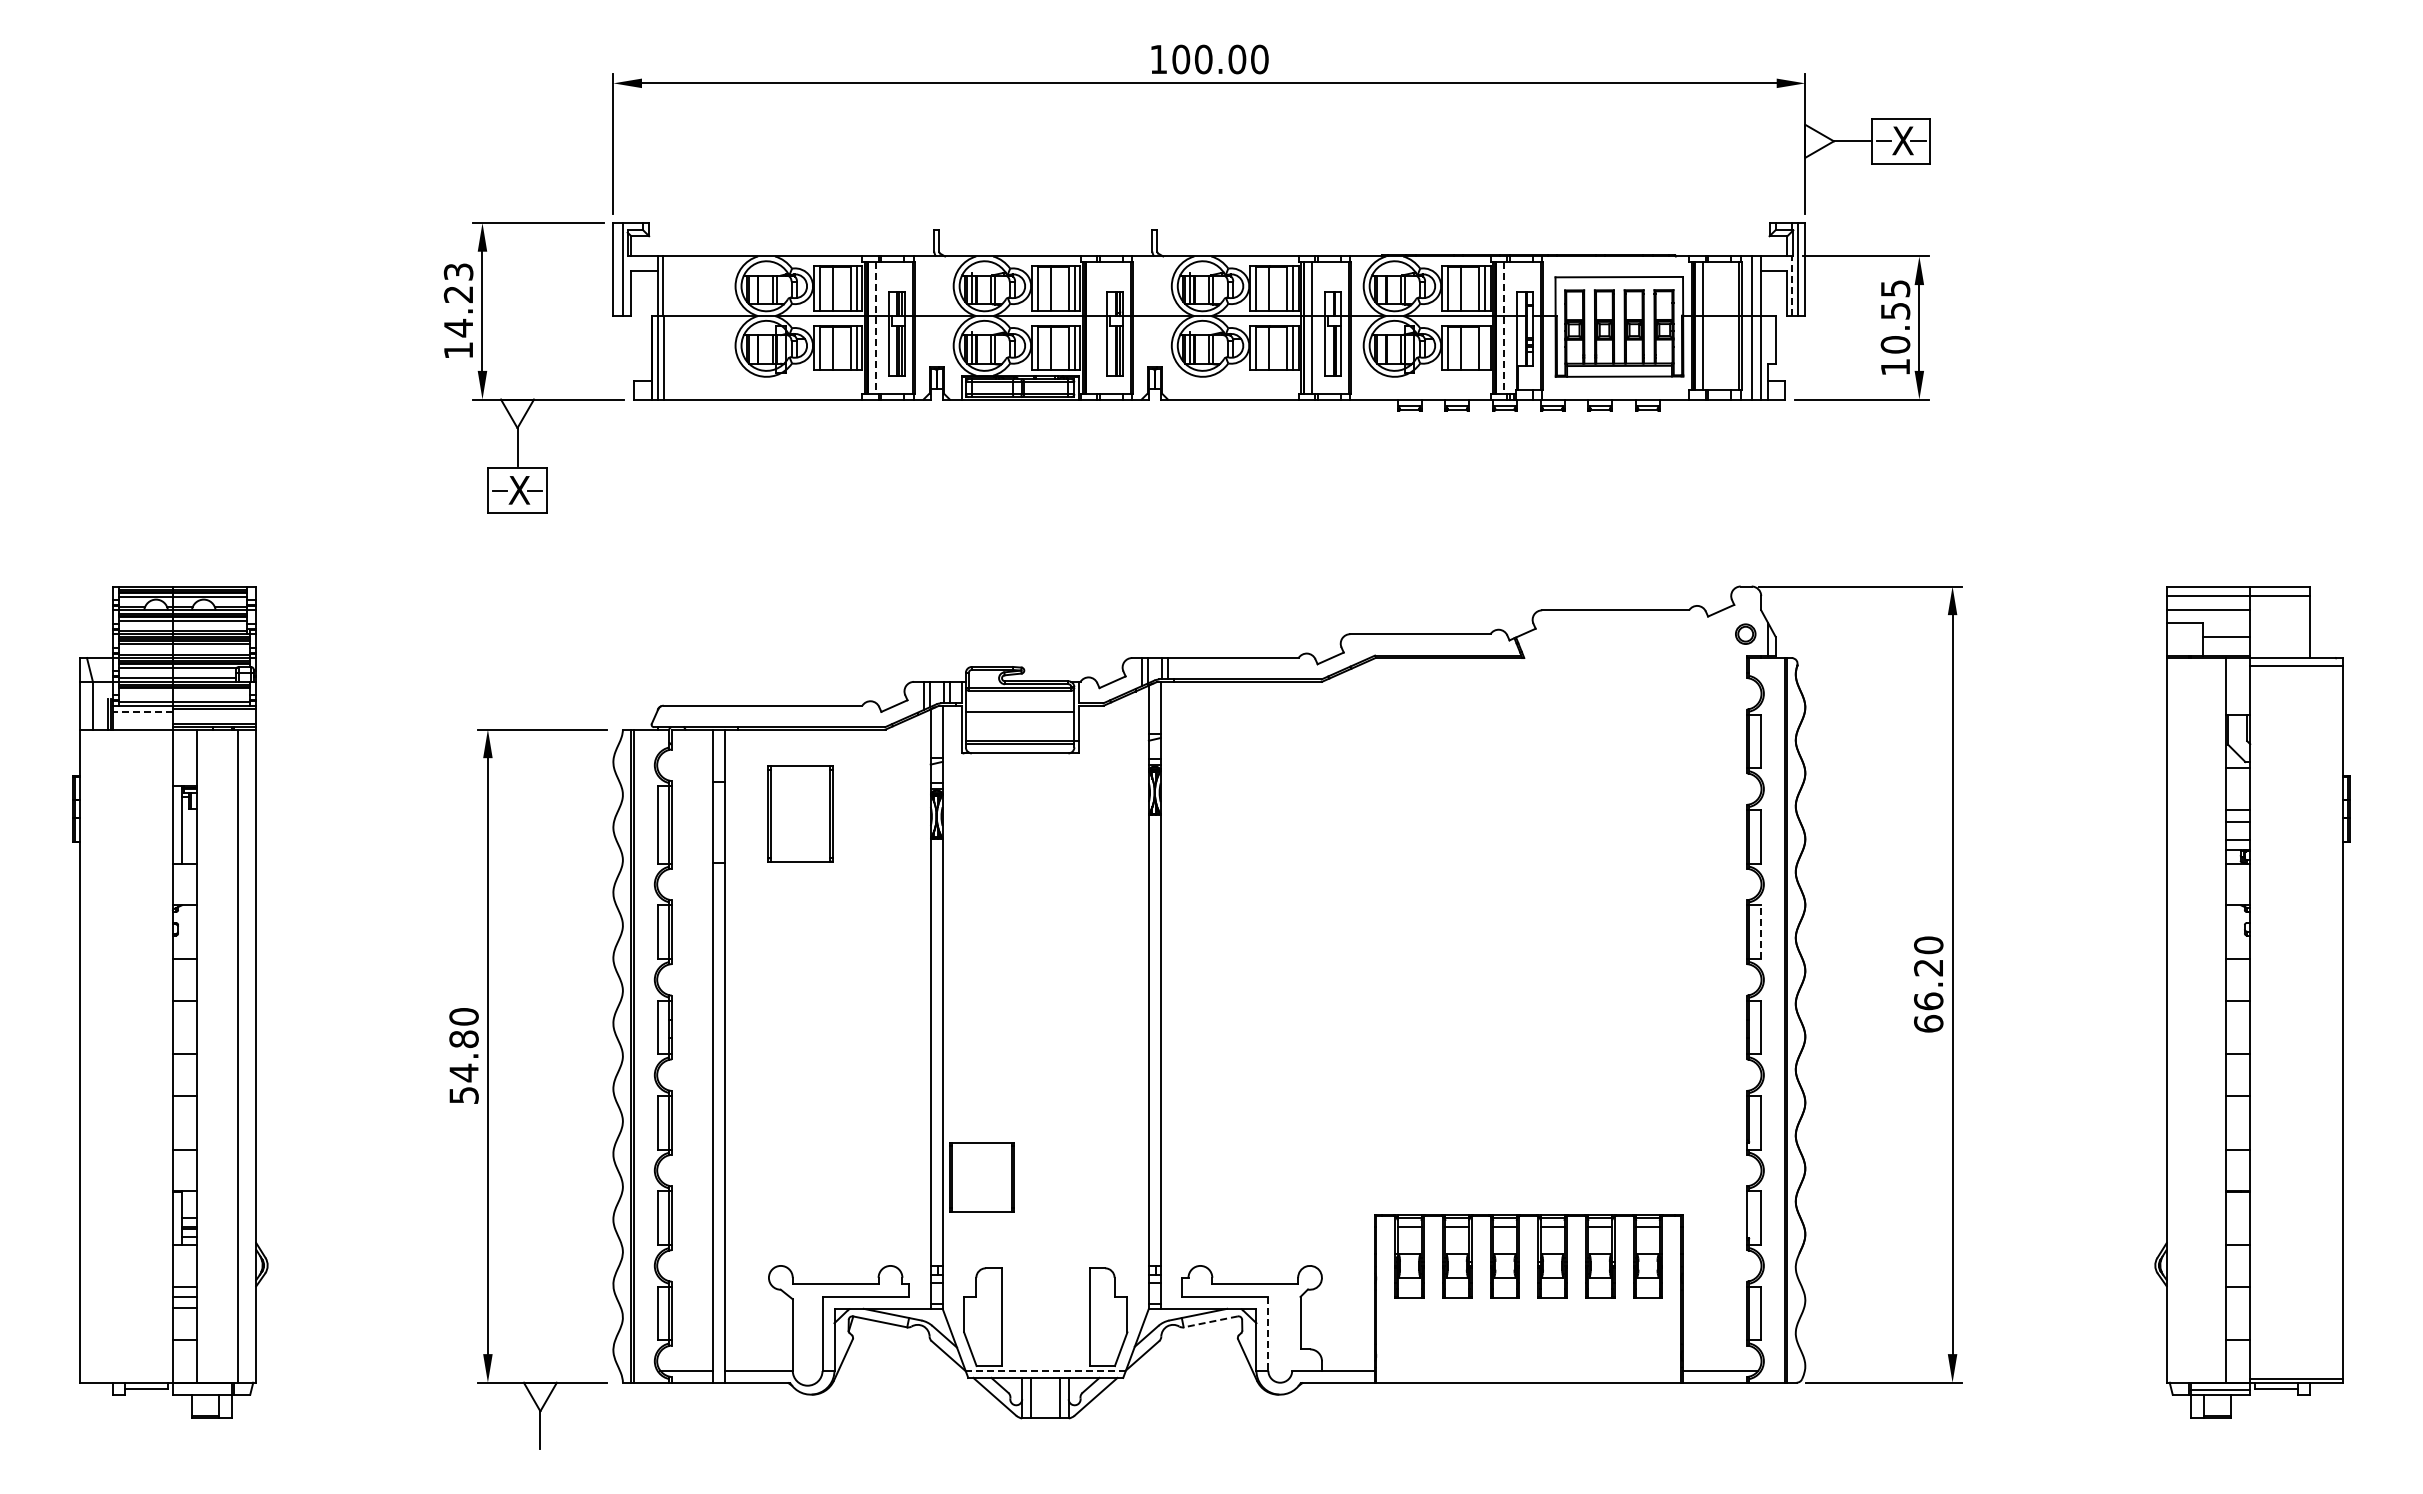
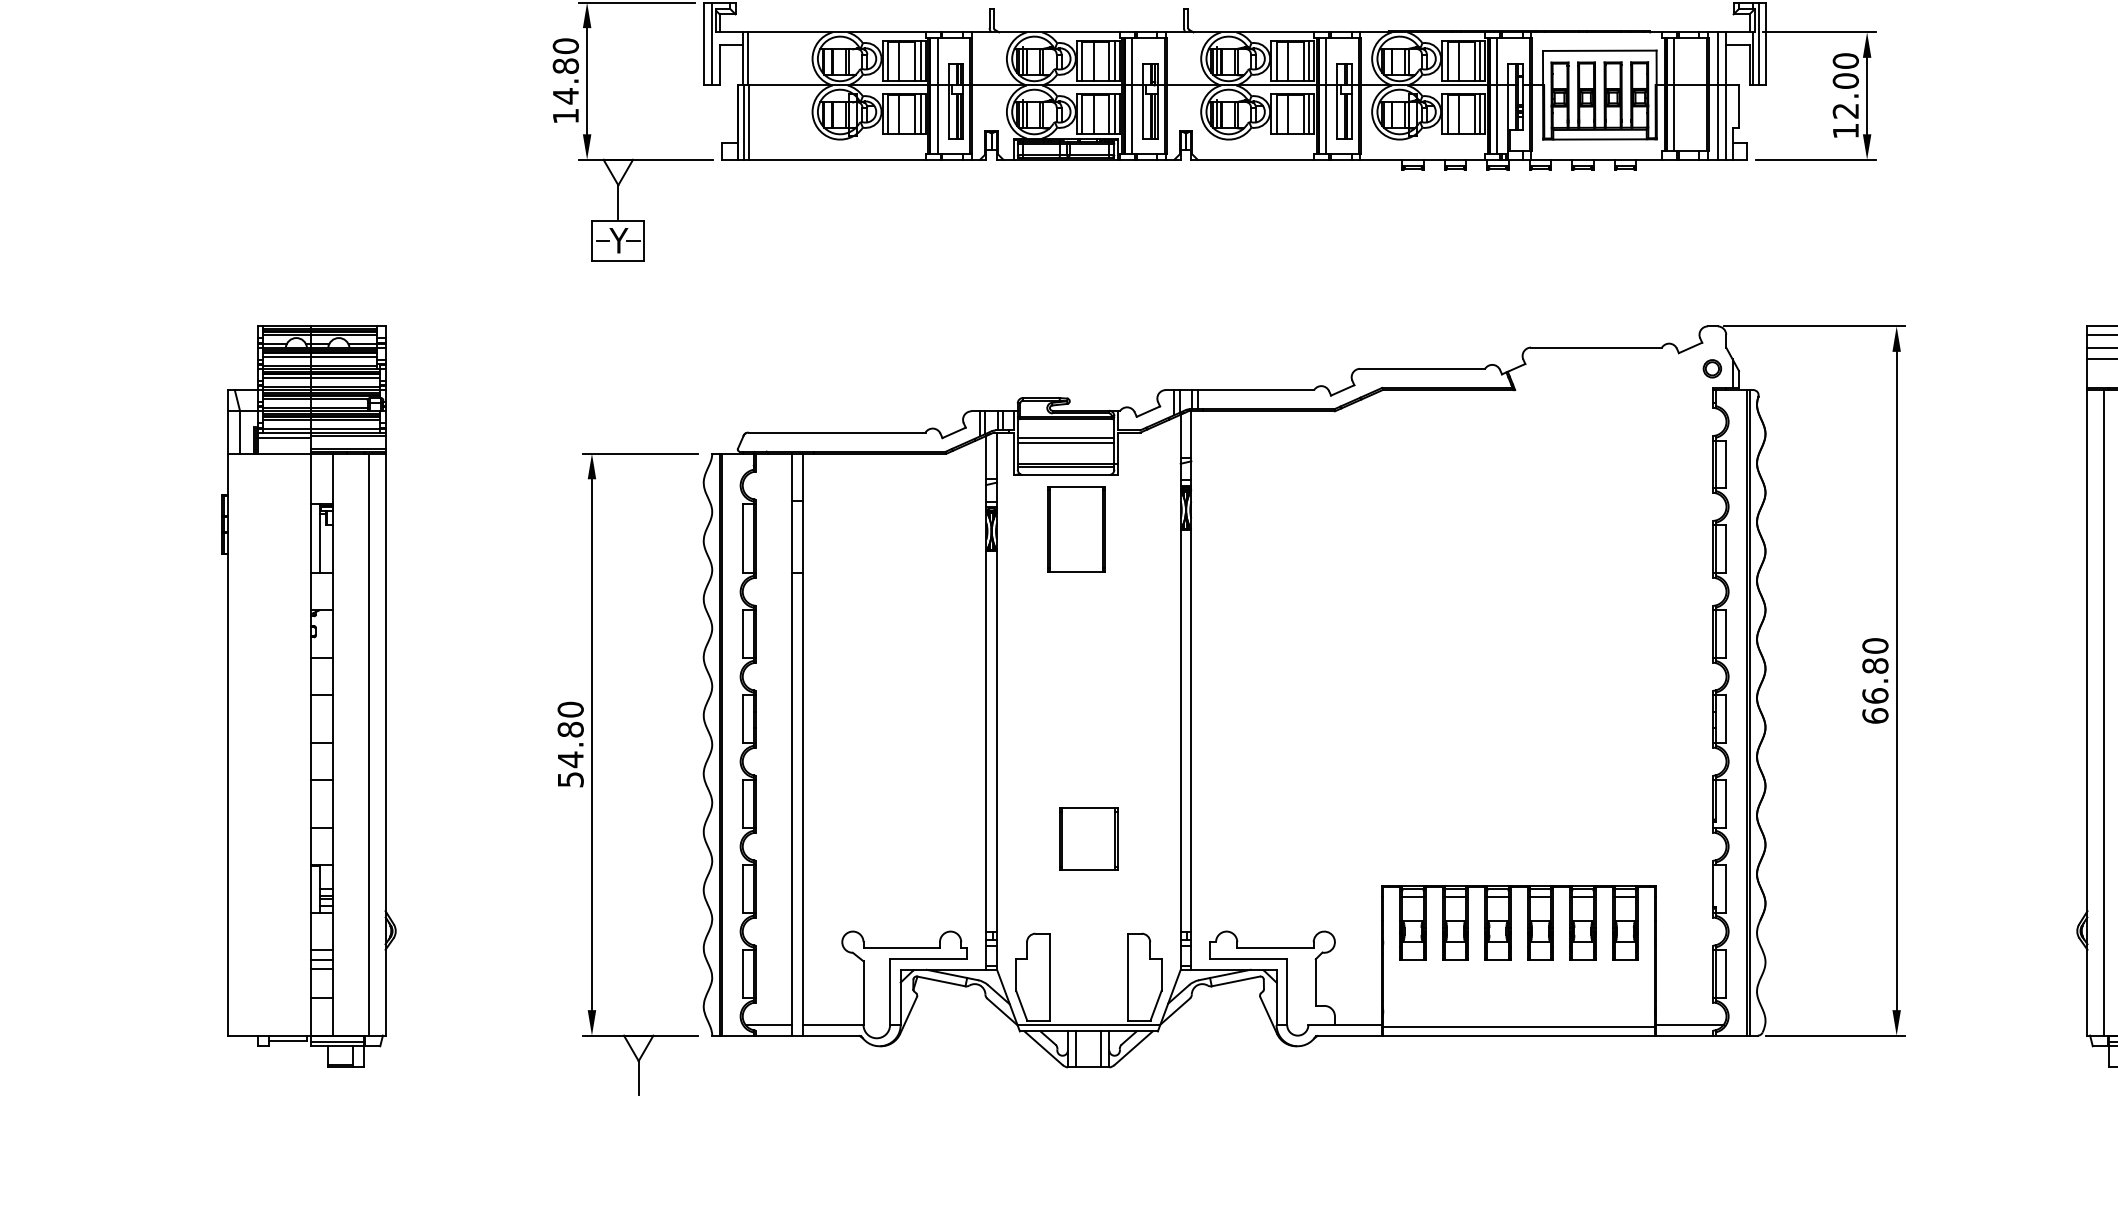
text: (458, 283) -> (565, 56), 14.23 -> 14.80
line: (1791, 286) -> (1753, 59), dashed -> solid
text: (1895, 316) -> (1845, 85), 10.55 -> 12.00
line: (1094, 327) -> (1132, 95), added
line: (875, 328) -> (937, 96), dashed -> solid
line: (1504, 328) -> (1497, 96), dashed -> solid
line: (1485, 347) -> (1480, 113), added
text: (518, 490) -> (619, 240), X -> Y
line: (184, 692) -> (321, 420), added
line: (143, 711) -> (285, 437), dashed -> solid
line: (1019, 717) -> (1065, 443), added
part: (800, 813) -> (1076, 528), moved
line: (1761, 932) -> (1726, 634), dashed -> solid
text: (1928, 967) -> (1875, 665), 66.20 -> 66.80
line: (2185, 1020) -> (2104, 712), added
part: (981, 1177) -> (1088, 839), moved
line: (1210, 1321) -> (1235, 981), dashed -> solid
line: (1268, 1333) -> (1287, 991), dashed -> solid
line: (1045, 1370) -> (1088, 1024), dashed -> solid
line: (1528, 1373) -> (1518, 1027), added
line: (202, 1390) -> (337, 1042), added

